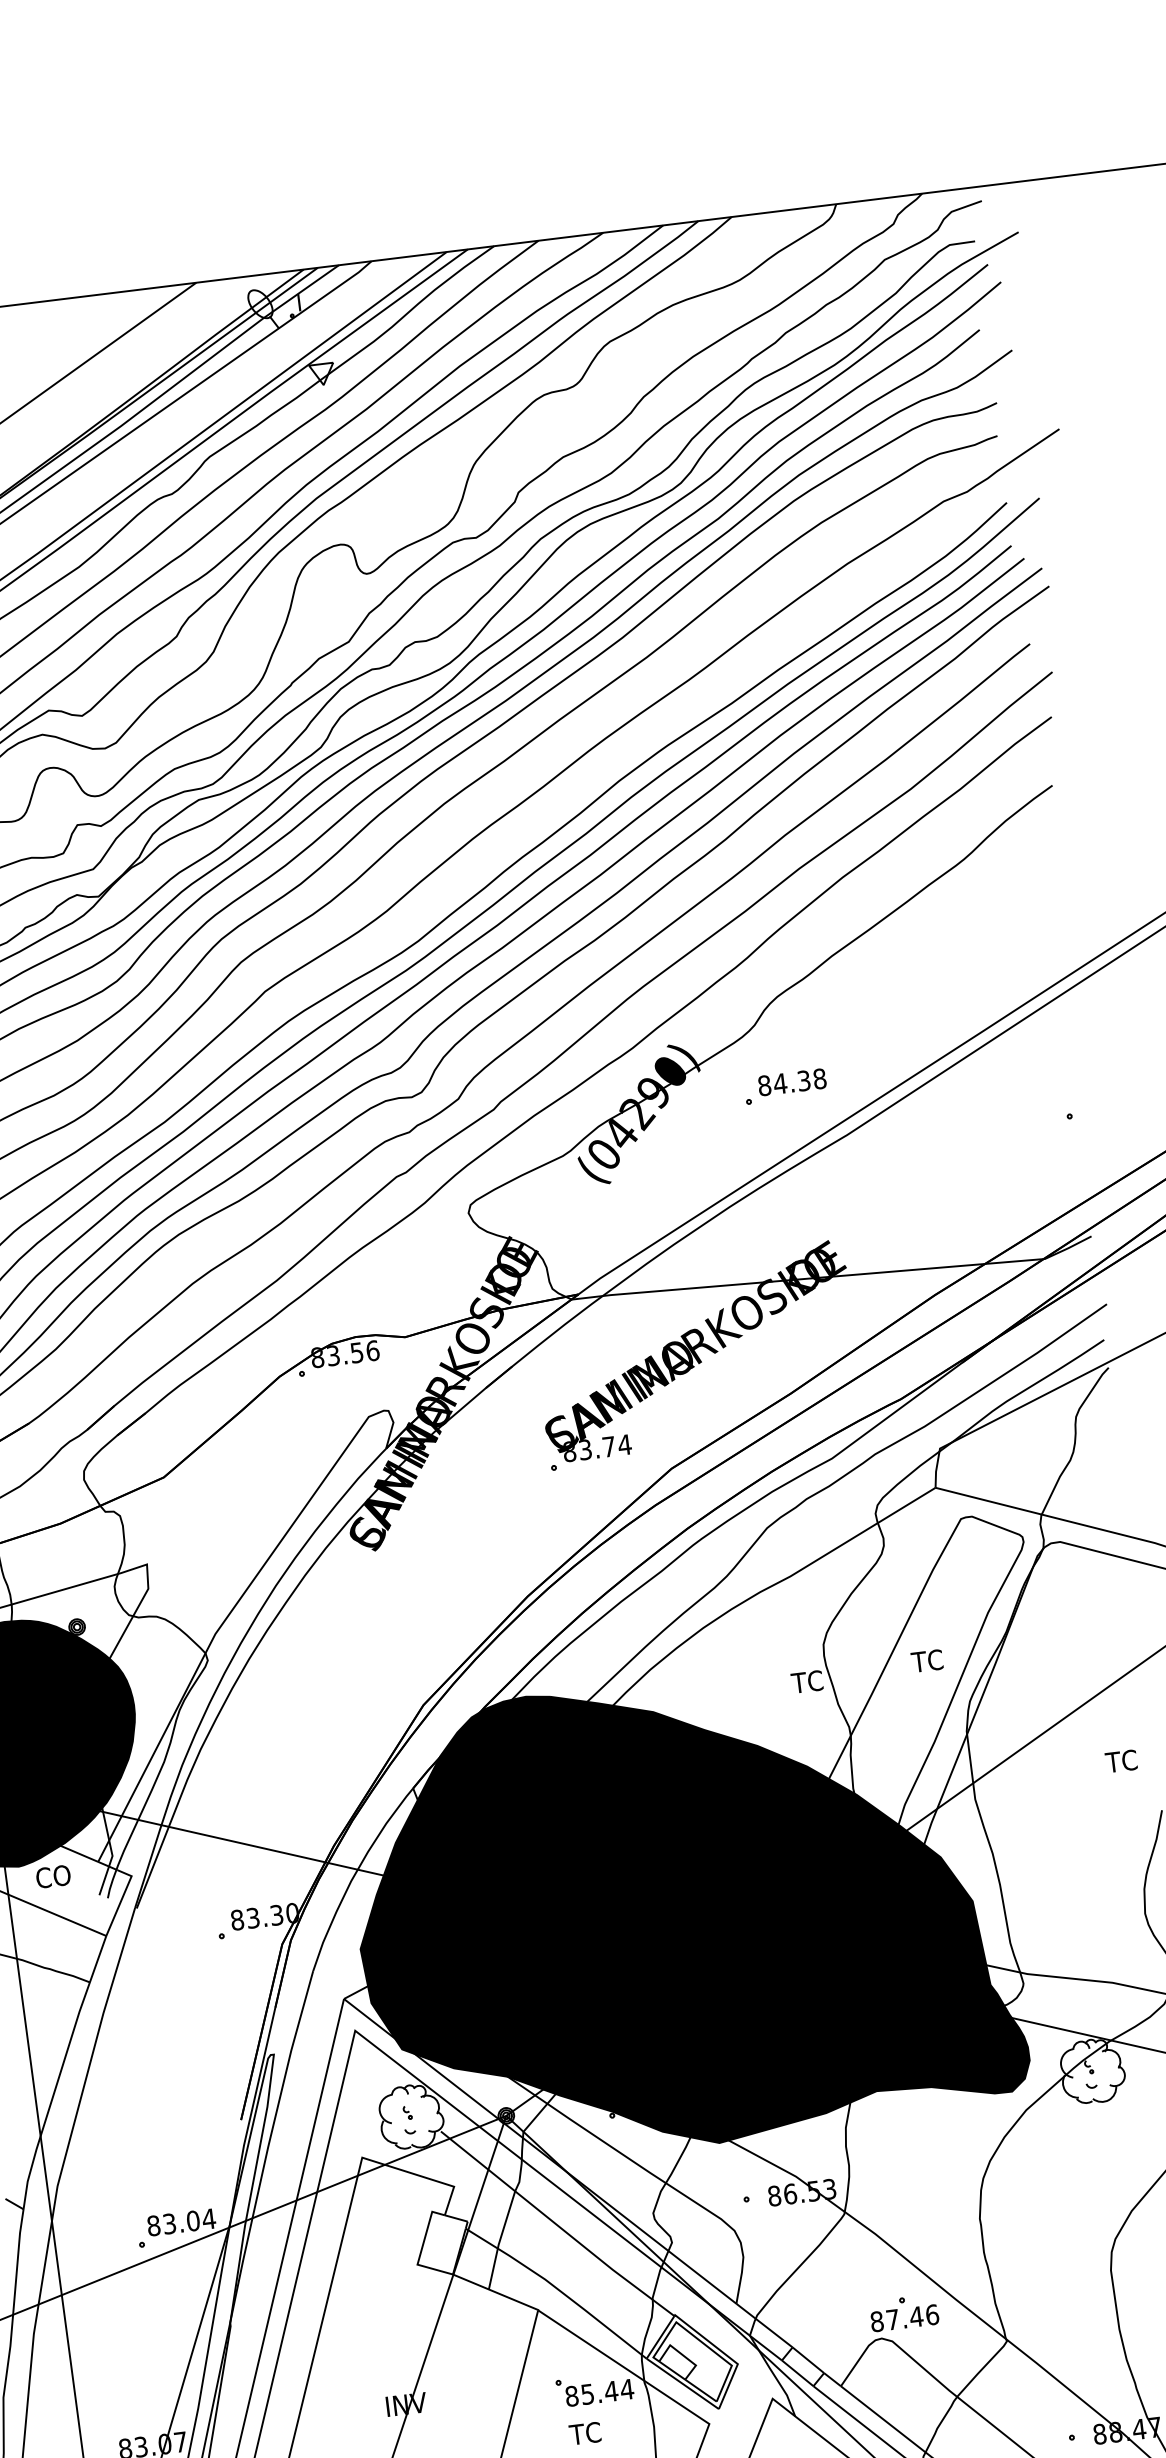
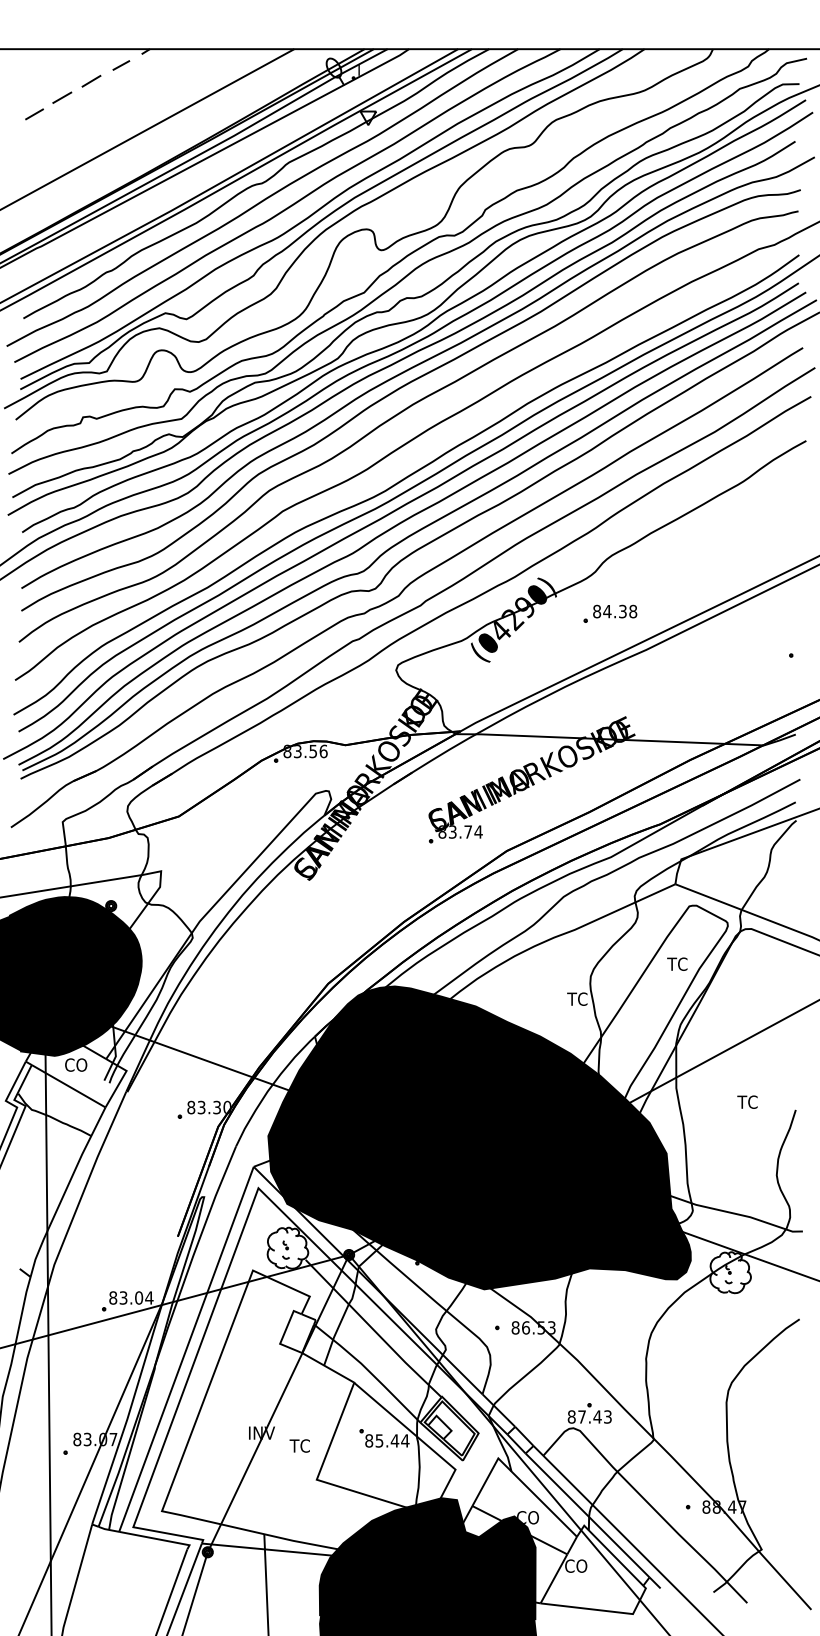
text: (927, 1659) -> (677, 963), moved
text: (1121, 1760) -> (747, 1101), moved
text: (933, 2314) -> (608, 1416), 87.46 -> 87.43
text: (584, 2432) -> (299, 1445), moved

